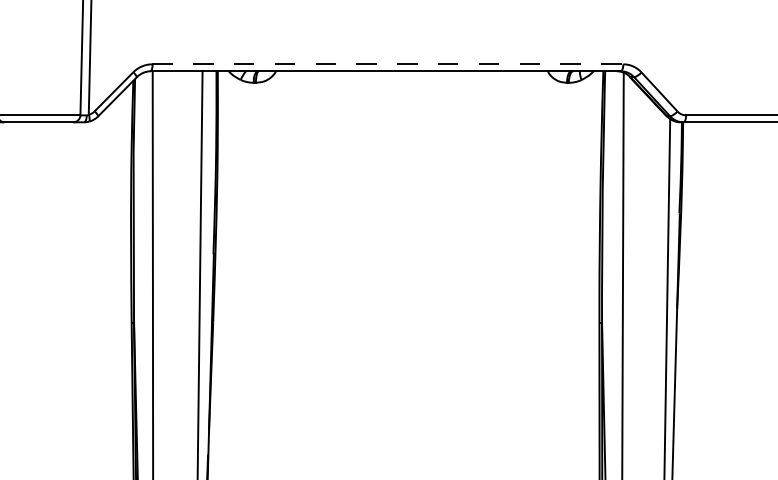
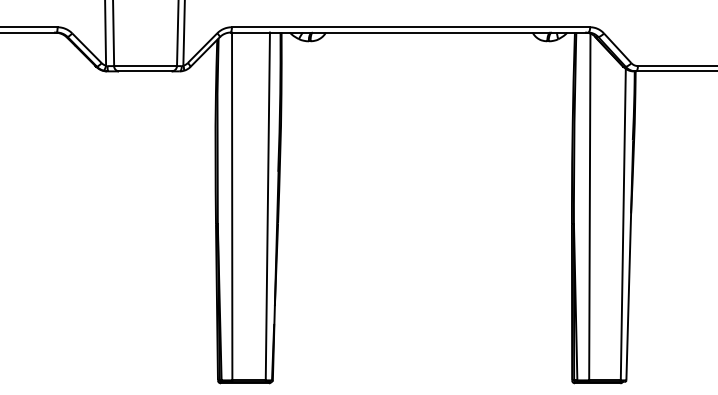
line: (388, 64) -> (411, 27), dashed -> solid

